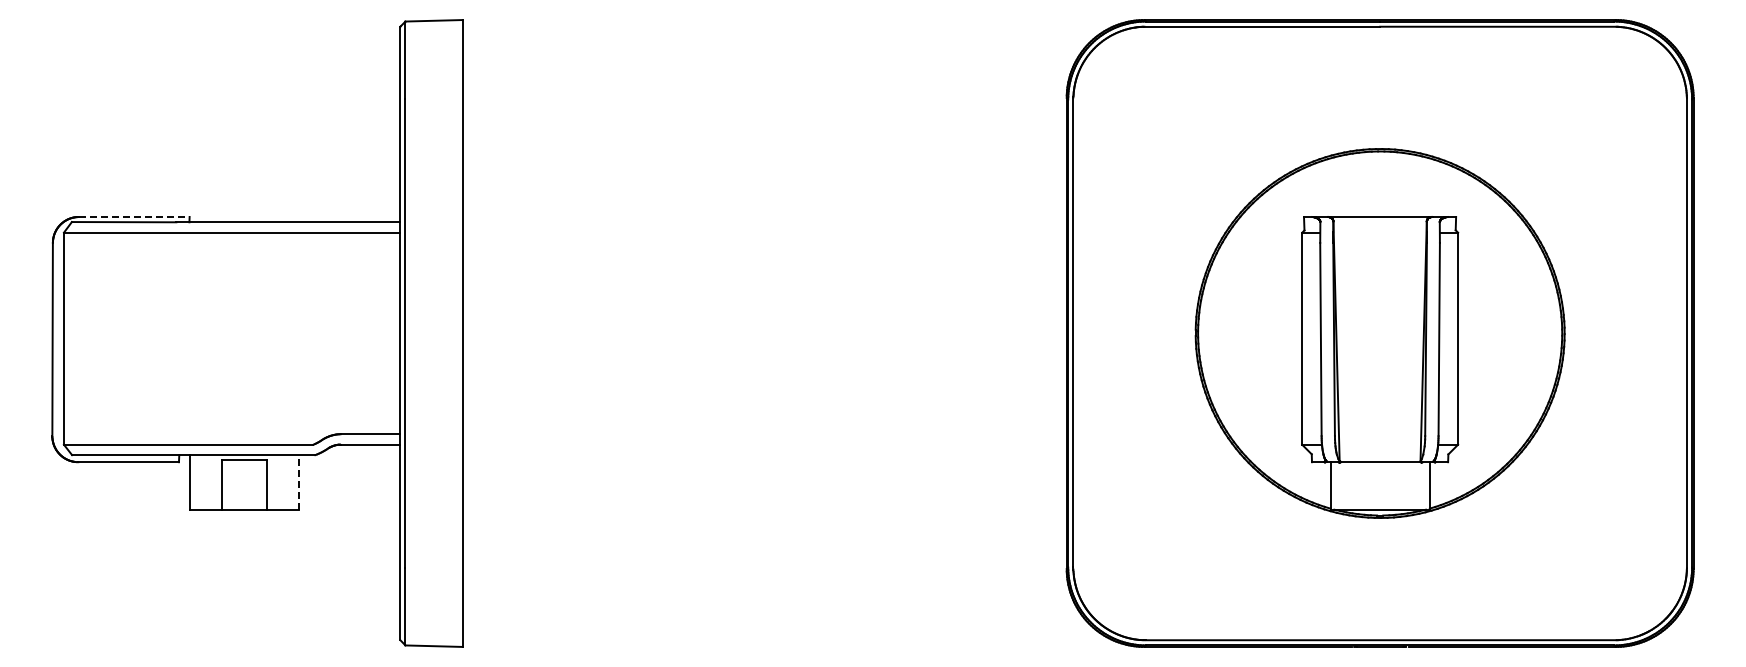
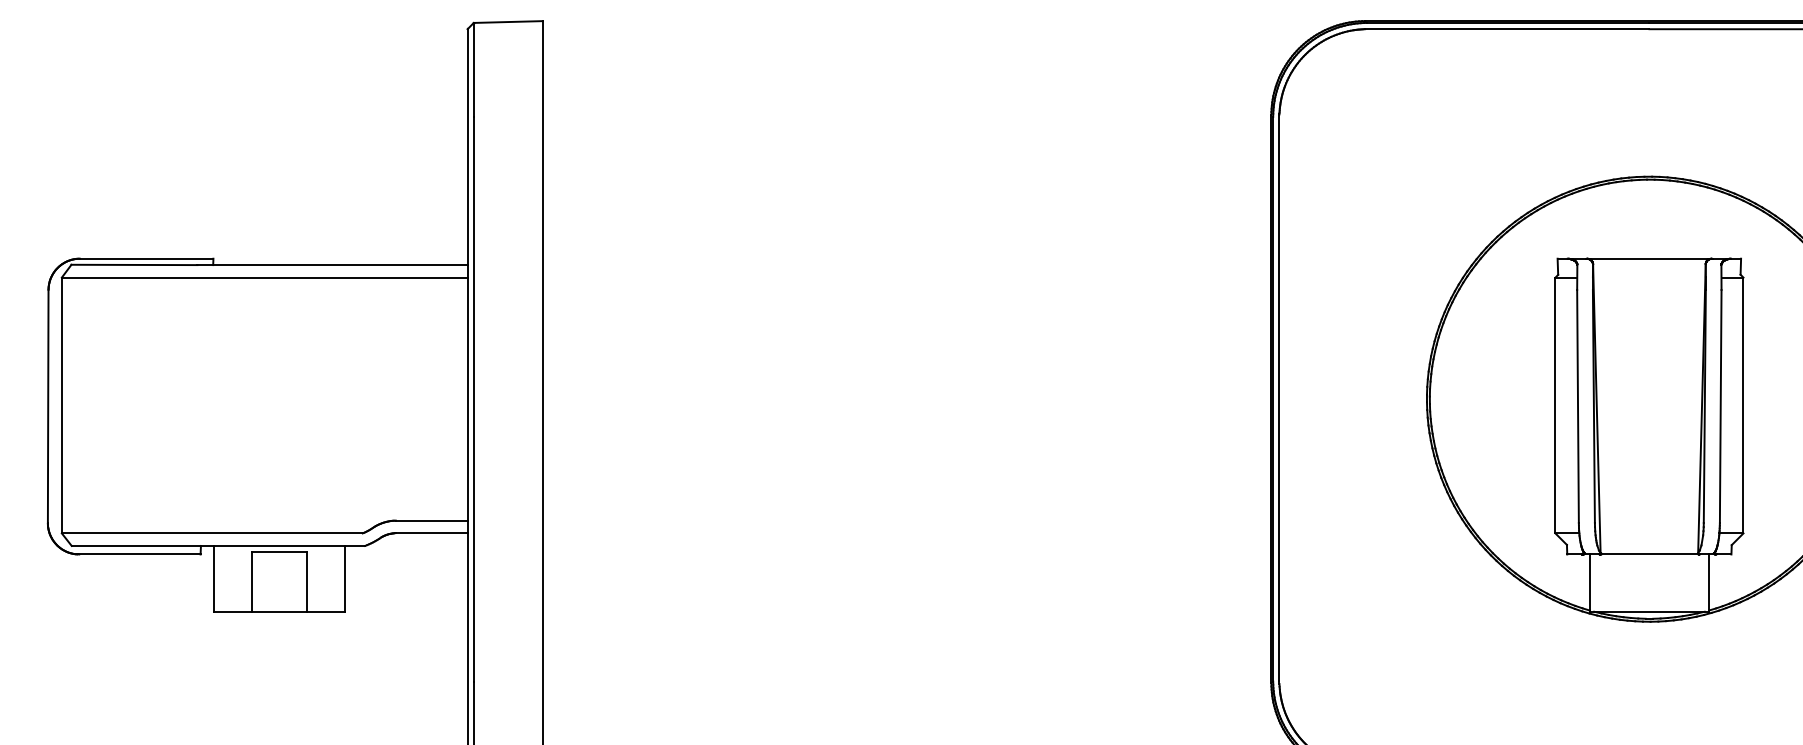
line: (134, 217) -> (146, 259), dashed -> solid
line: (299, 481) -> (345, 577), dashed -> solid

